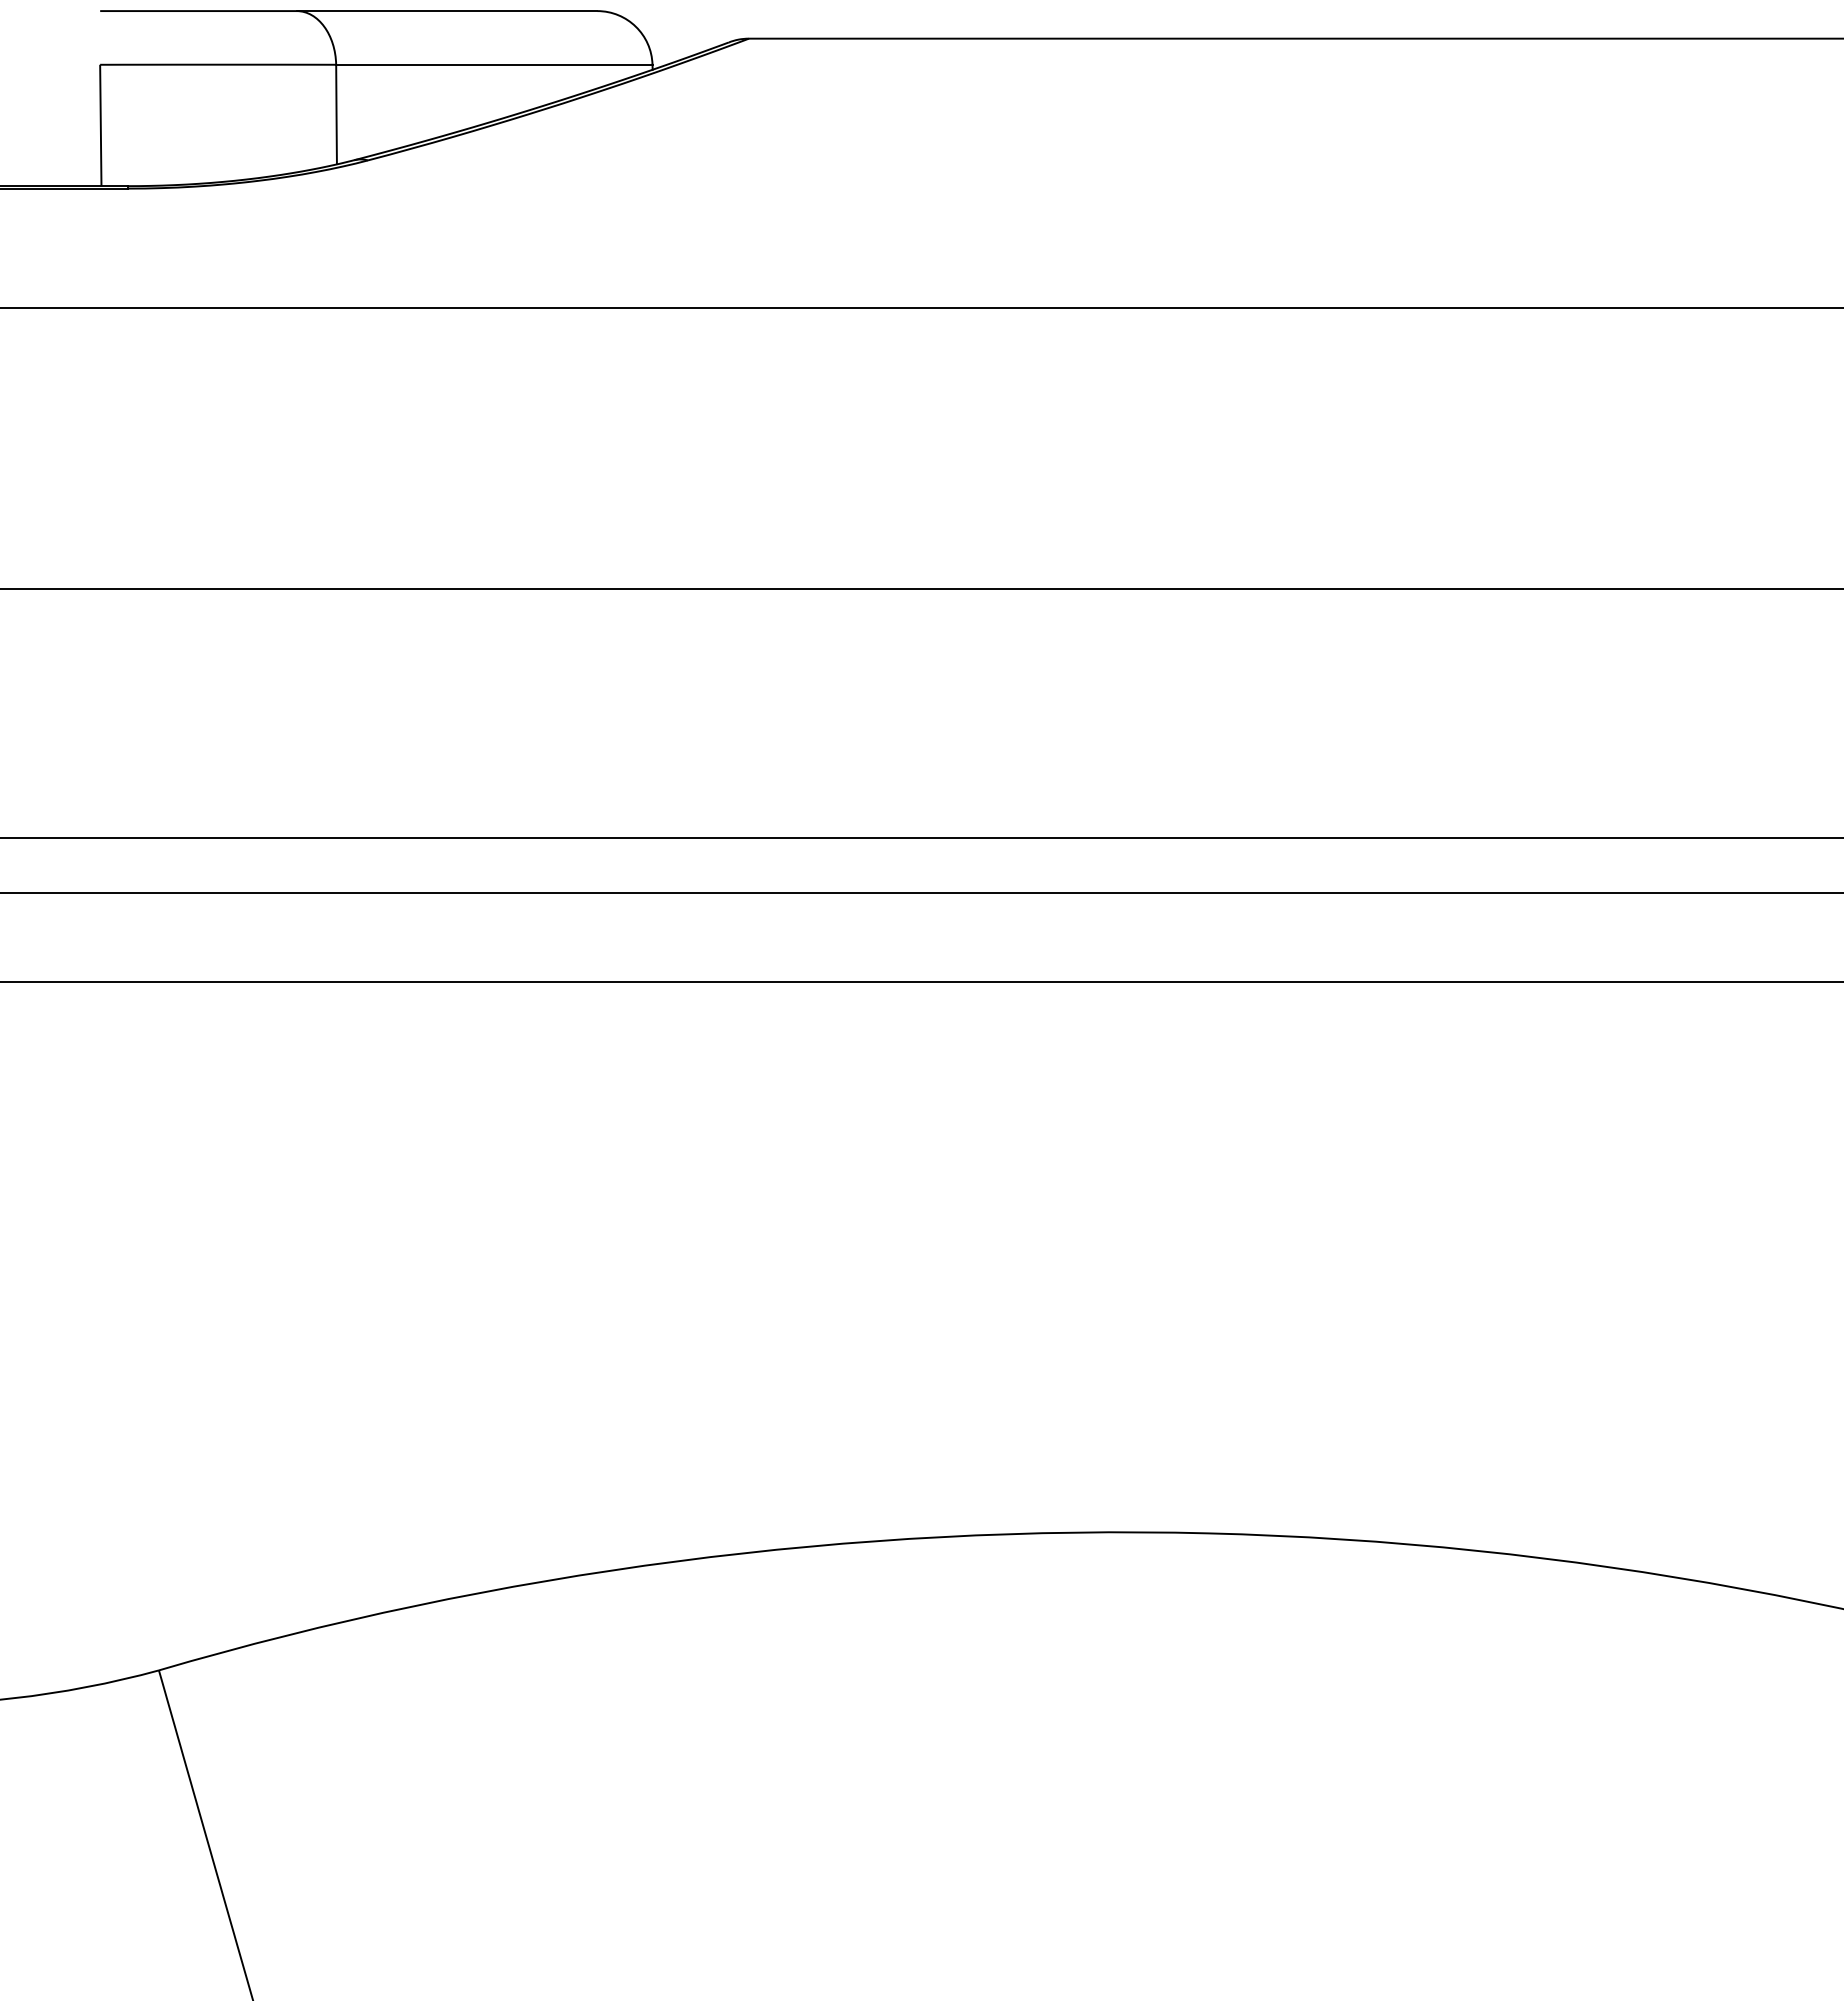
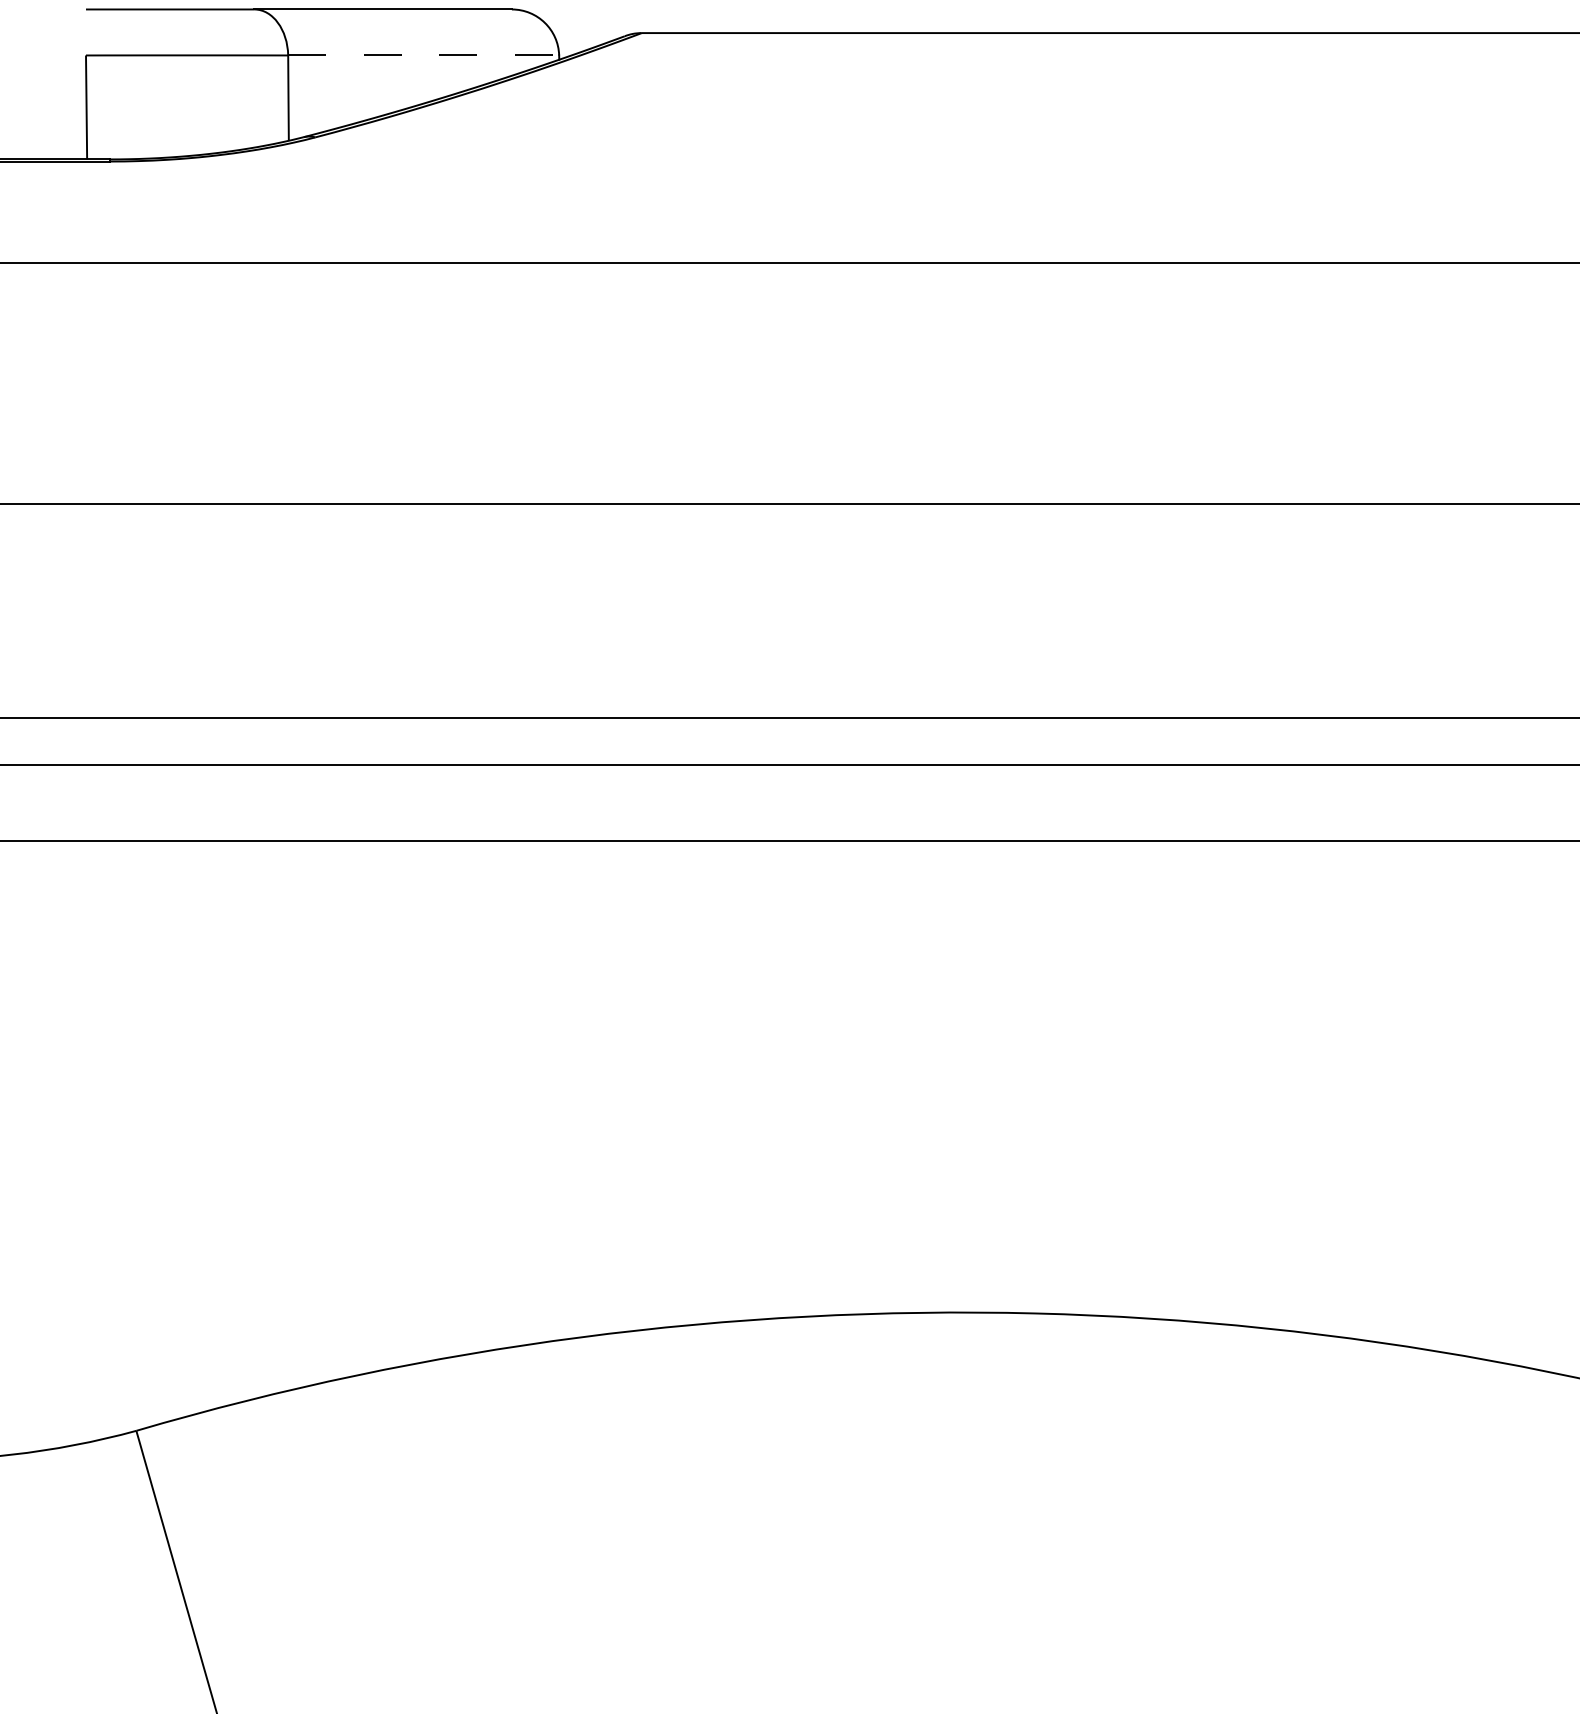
line: (494, 64) -> (423, 55), solid -> dashed

